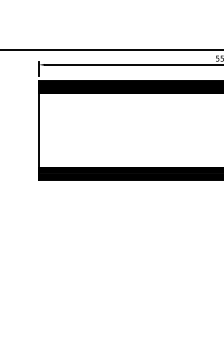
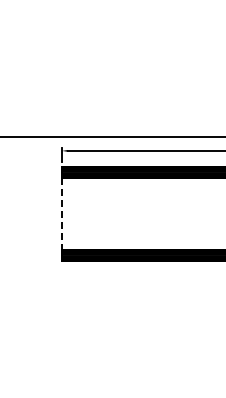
line: (39, 130) -> (62, 213), solid -> dashed

